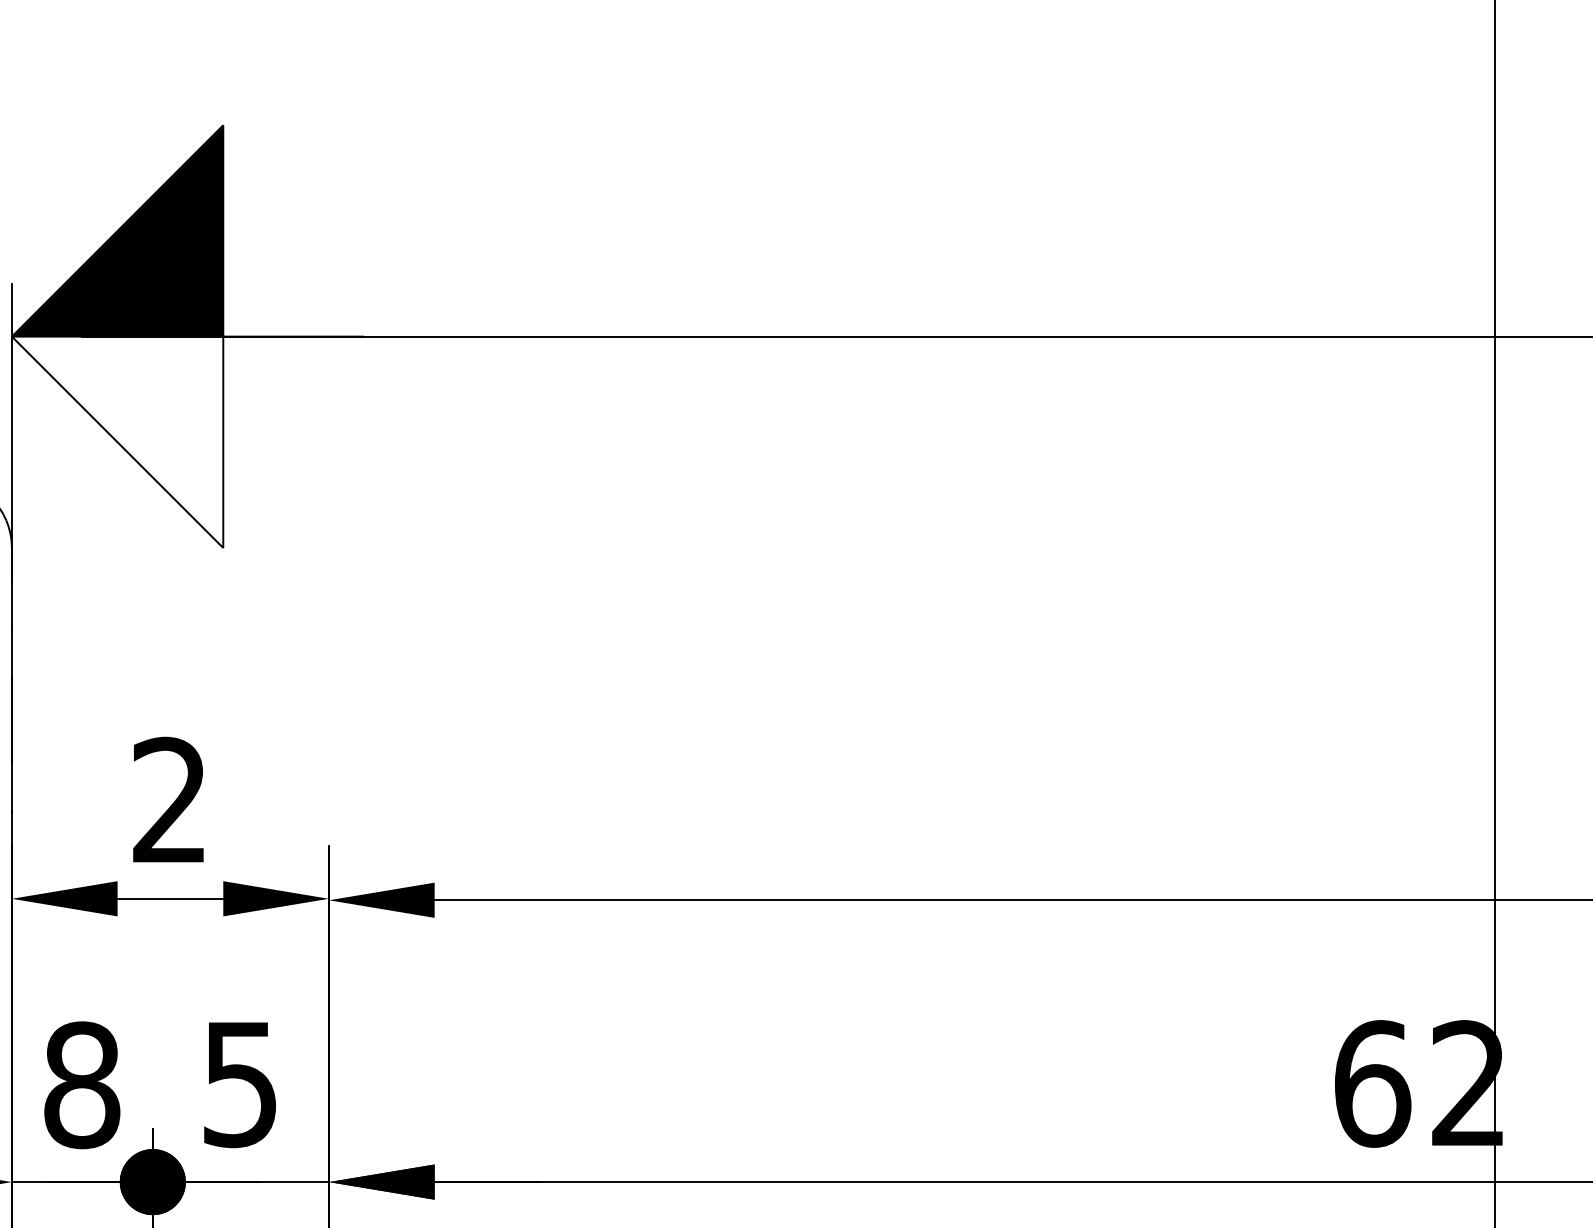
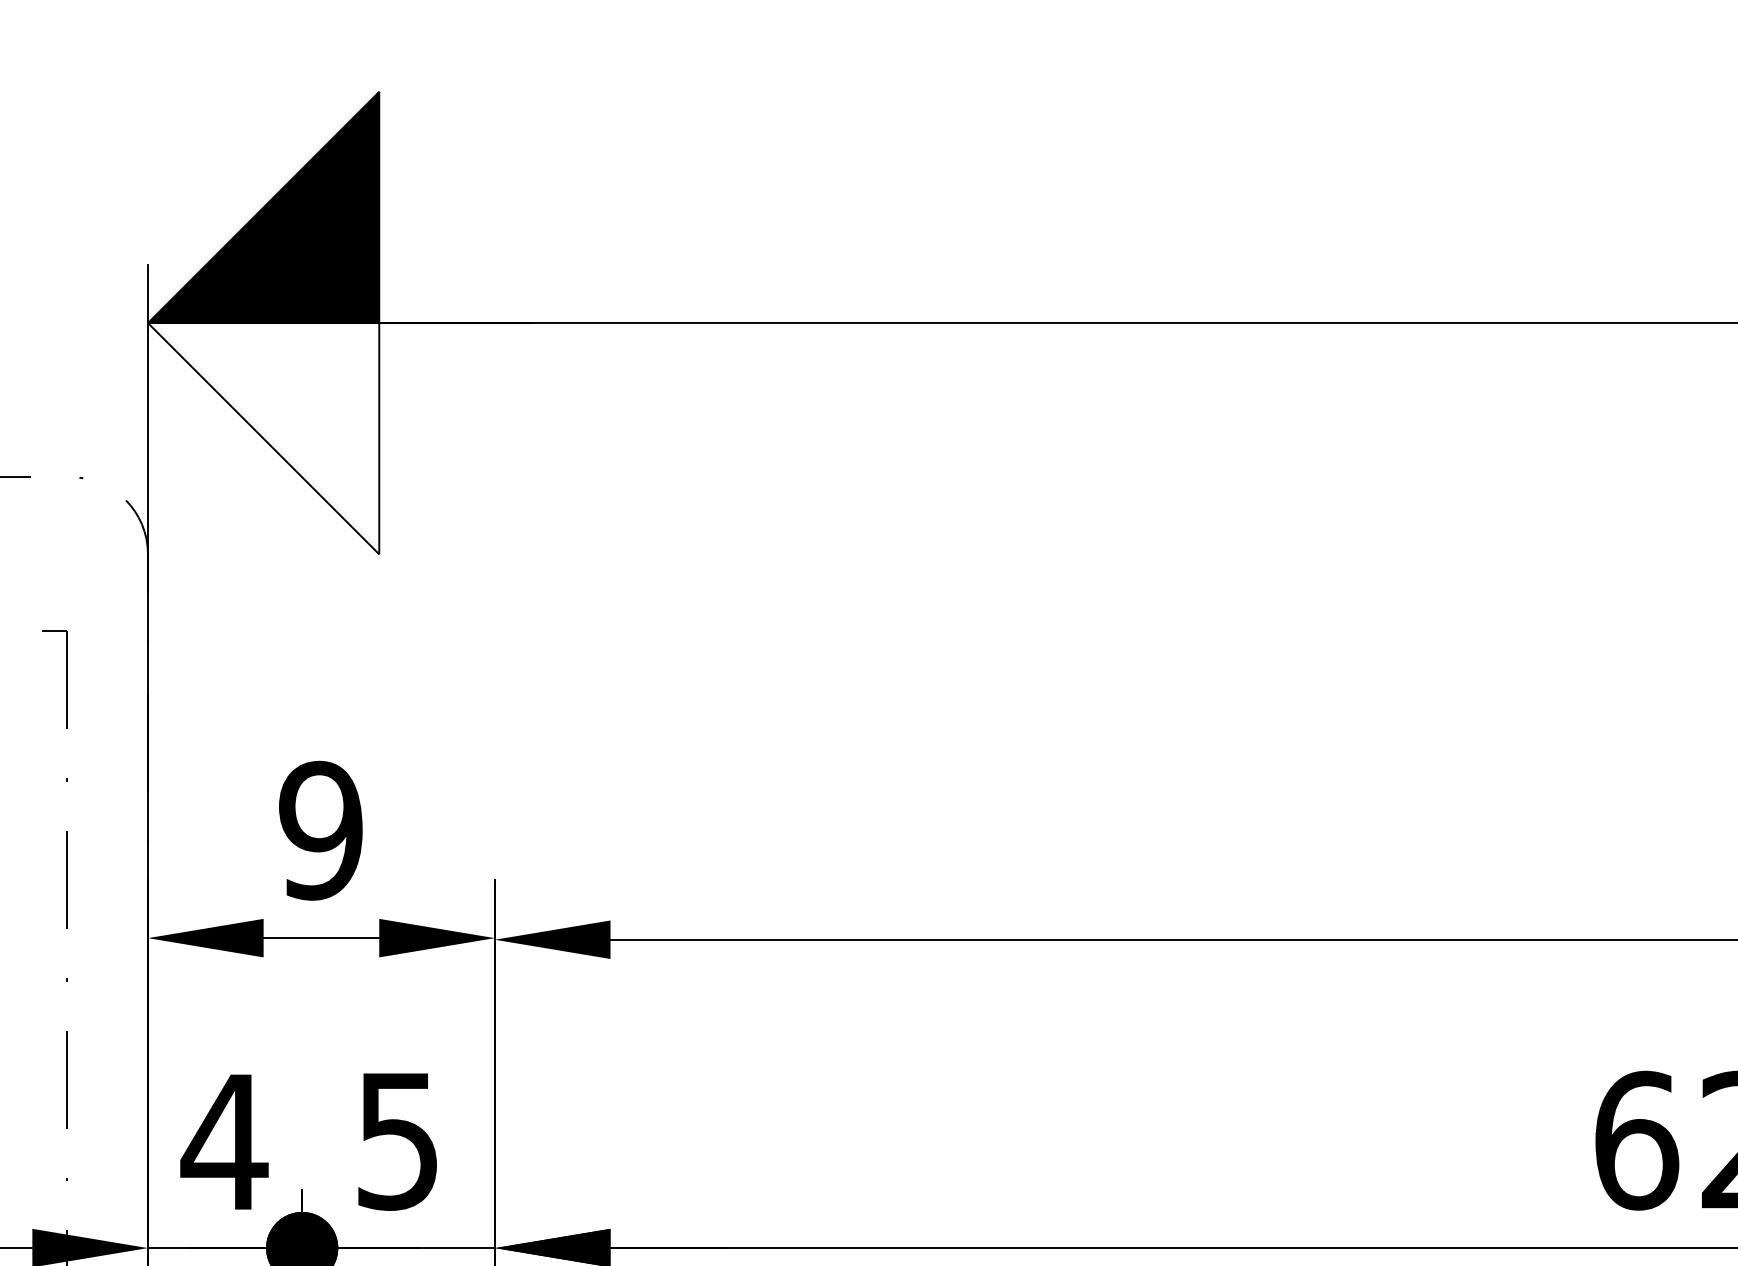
text: (169, 800) -> (320, 830), 2 -> 9
text: (81, 1085) -> (224, 1142), 8 -> 4

